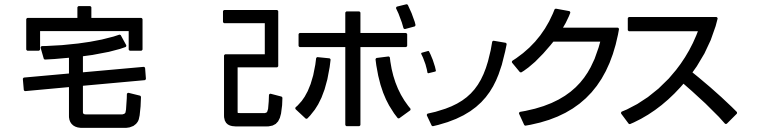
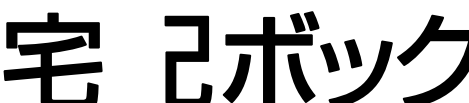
fill: (388, 18) -> (297, 22), added
fill: (457, 57) -> (353, 53), added
part: (428, 61) -> (329, 57), size x1.67

